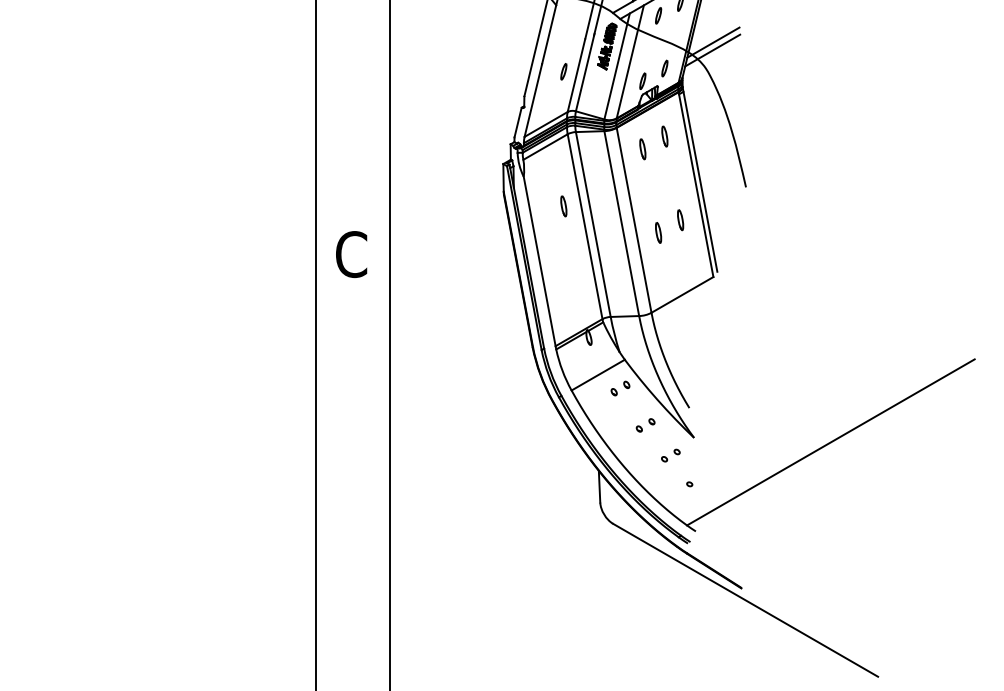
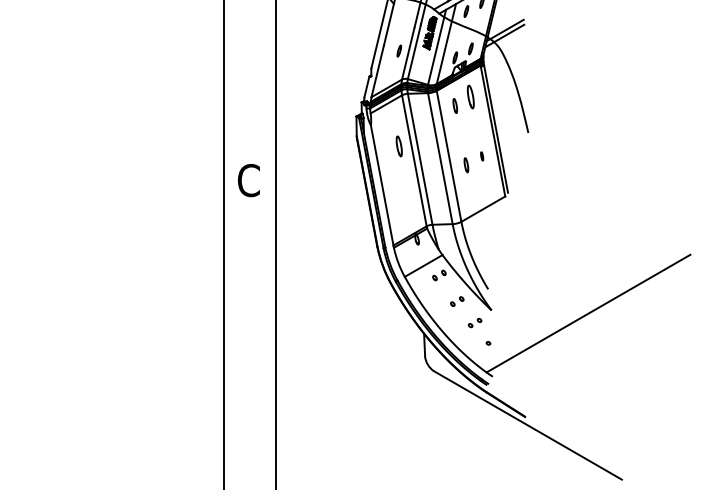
part: (664, 136) -> (470, 96), size x1.6
part: (563, 206) -> (399, 146), size x1.4
part: (680, 220) -> (481, 156), size x0.6

